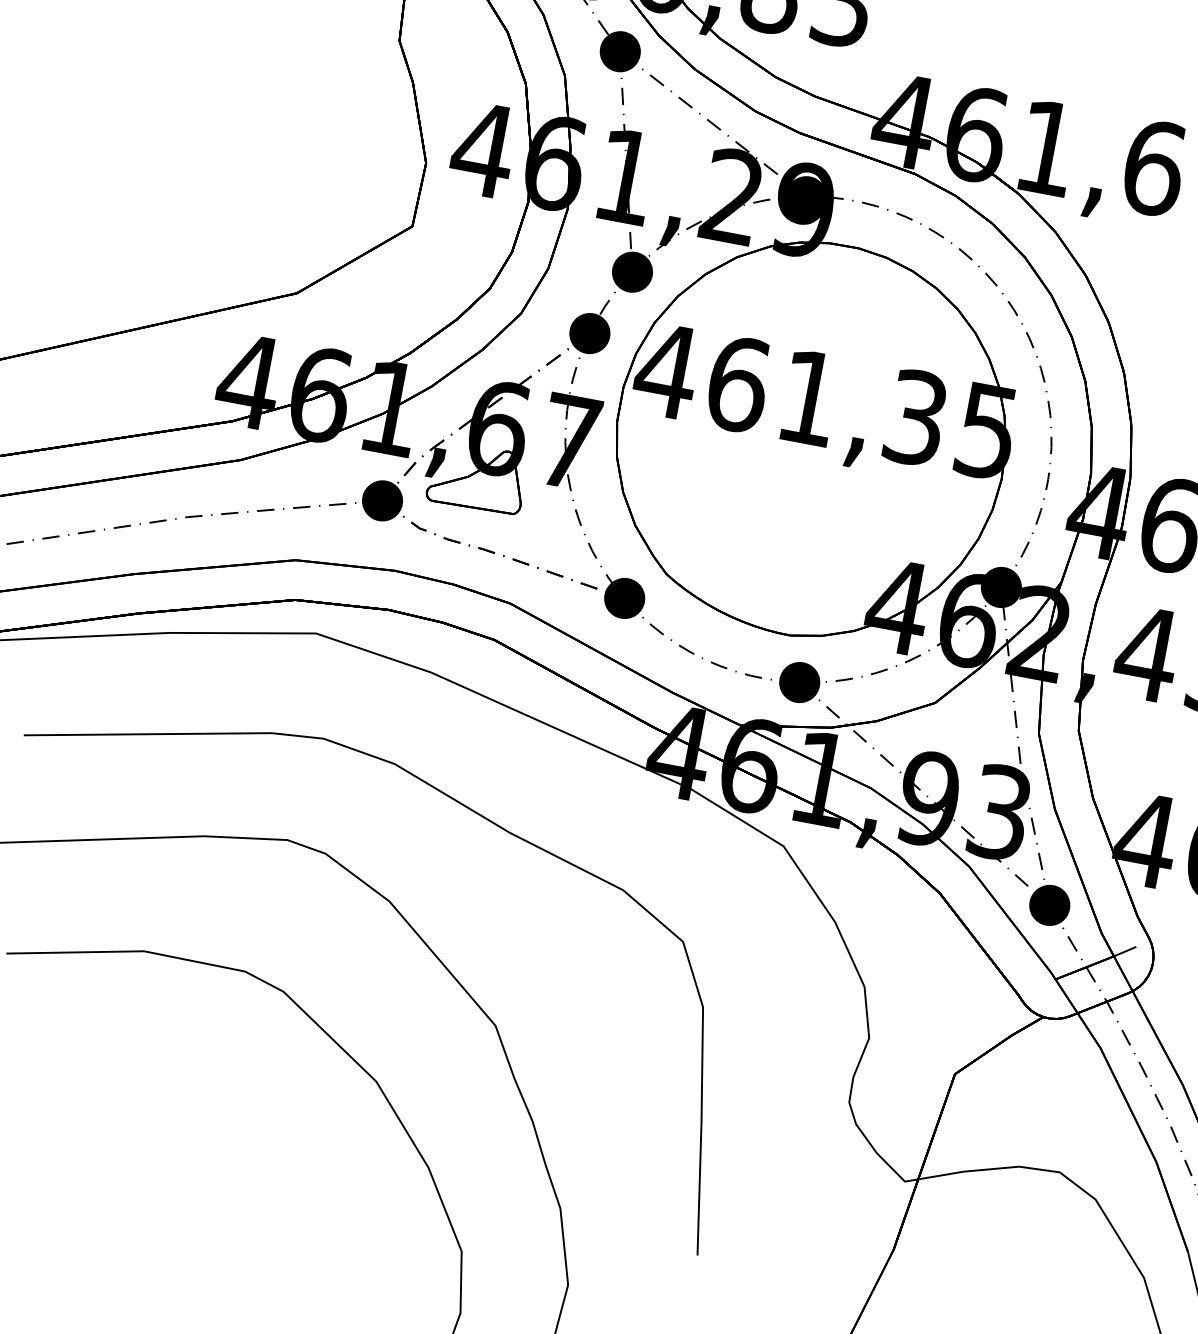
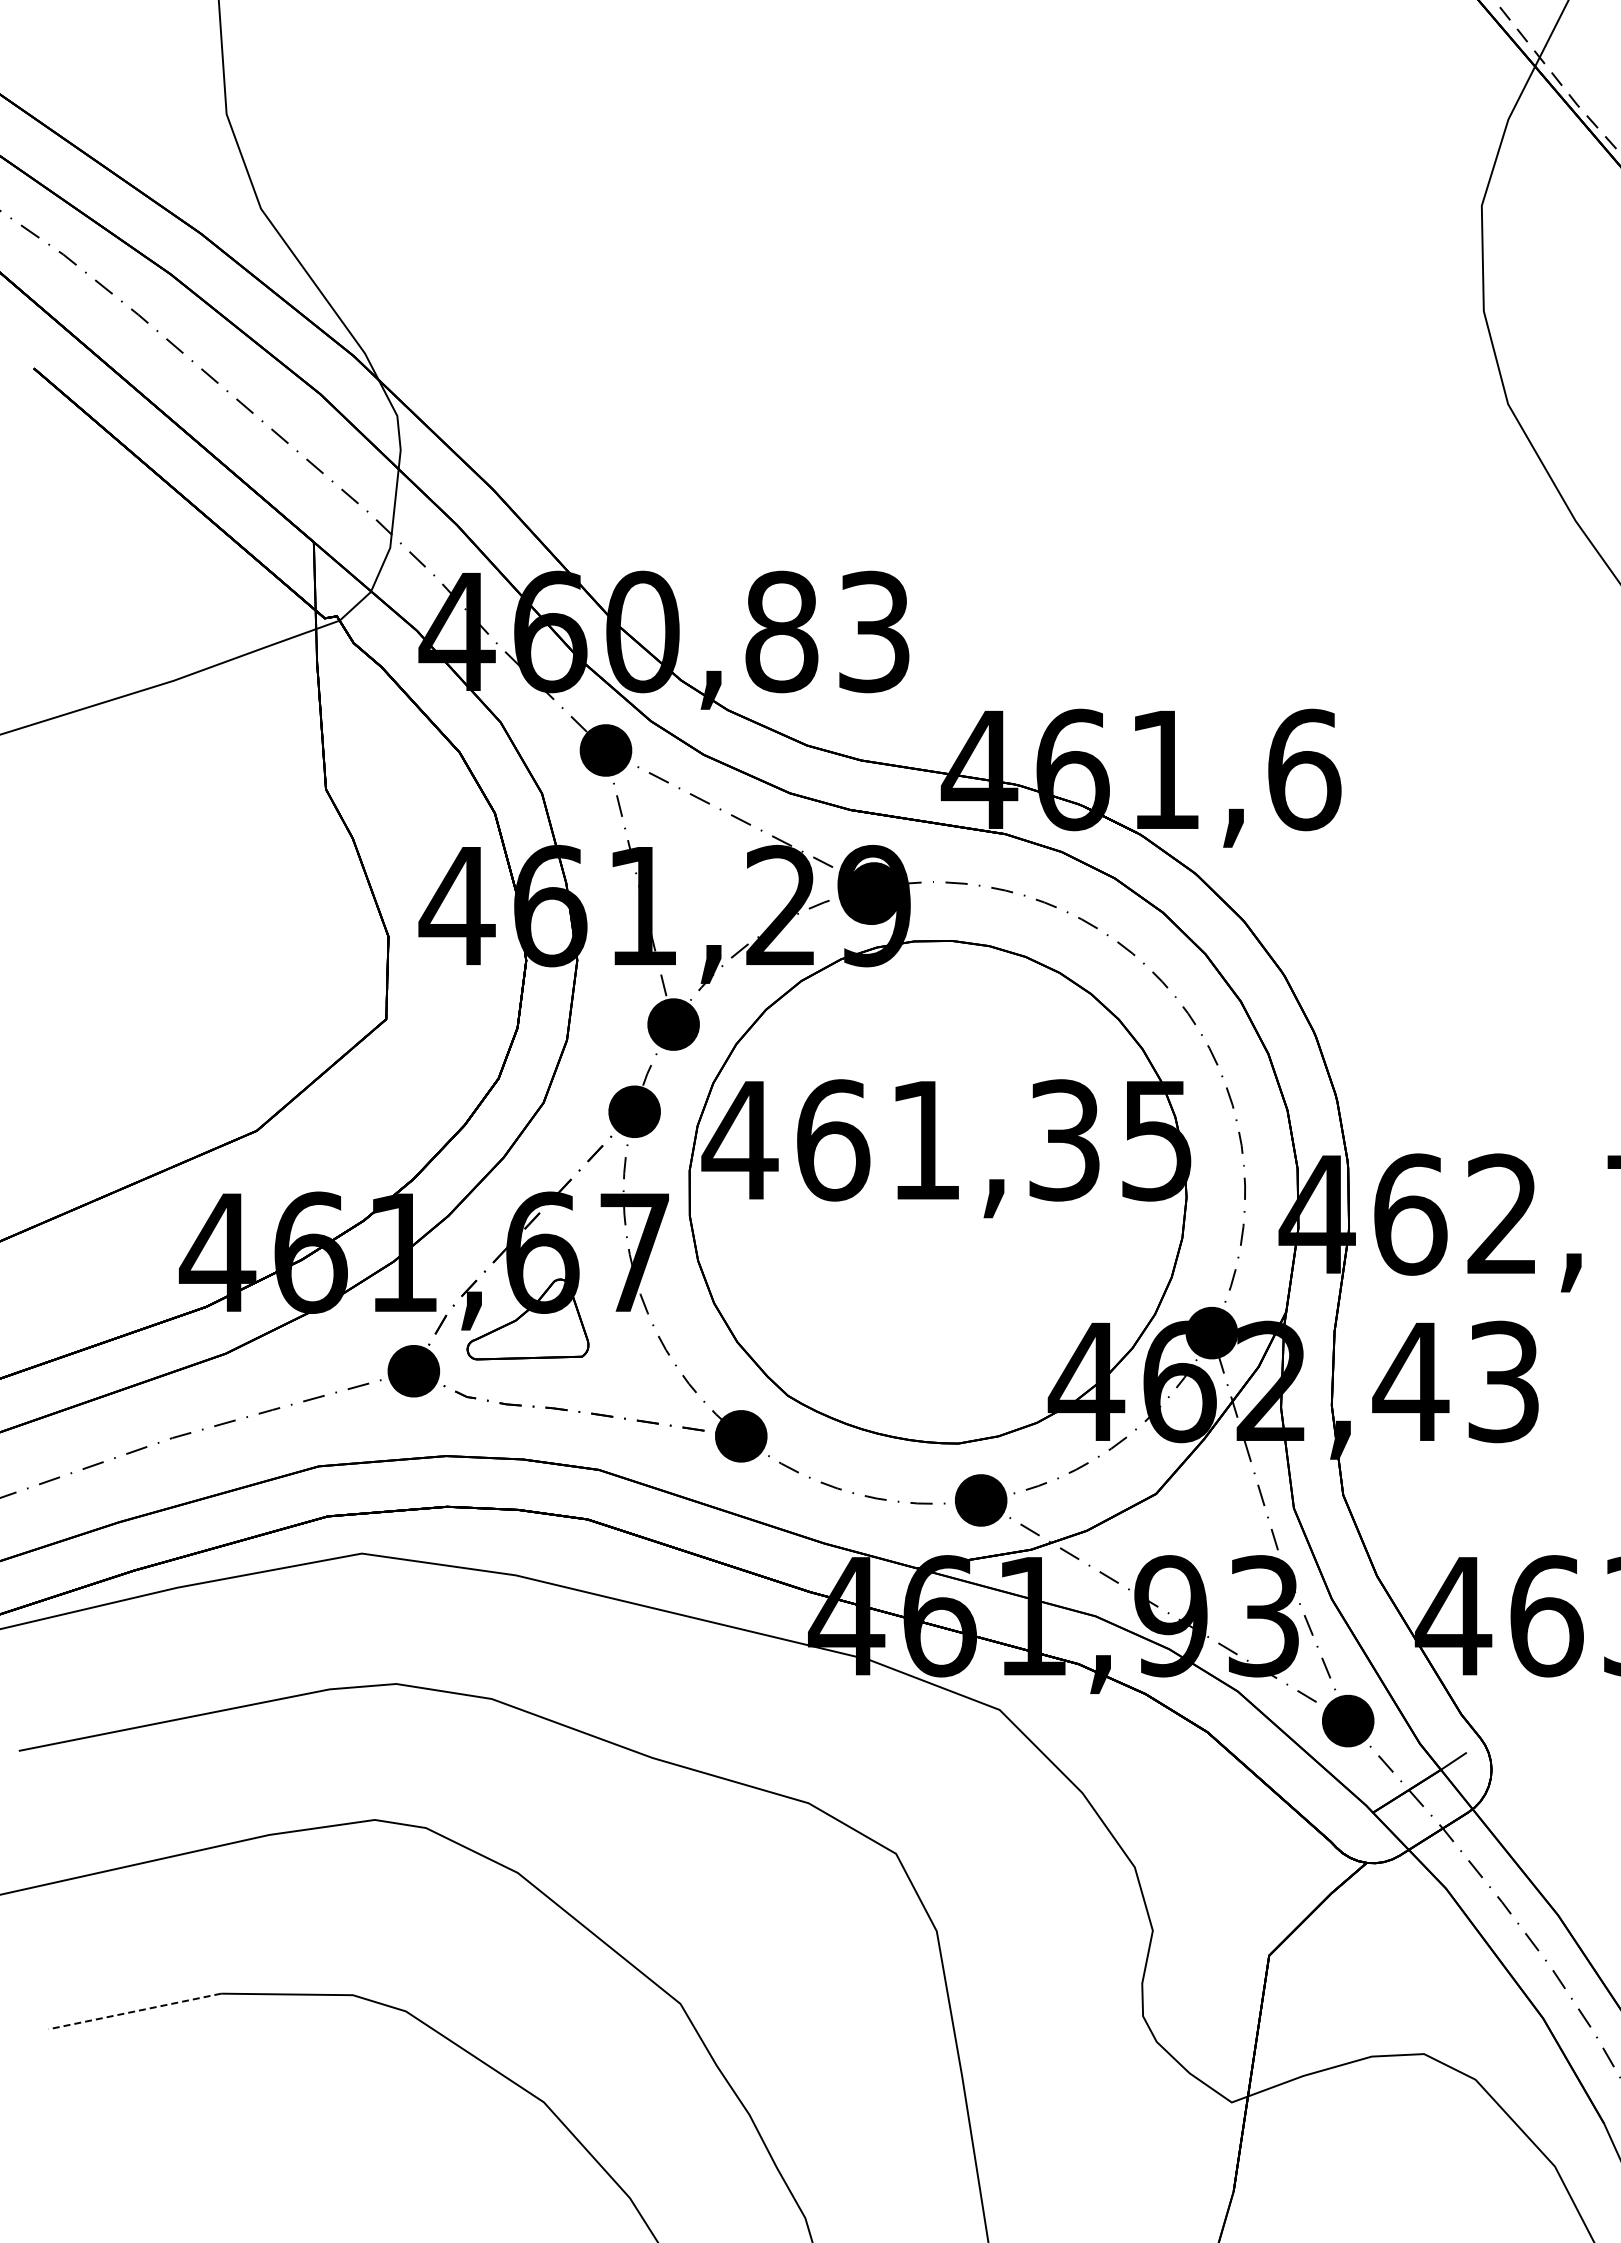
line: (74, 952) -> (134, 2011), solid -> dashed

